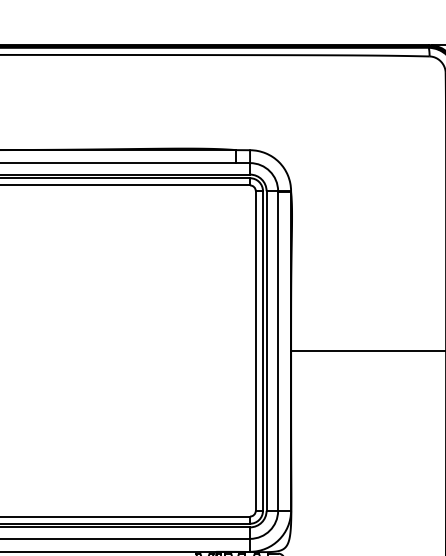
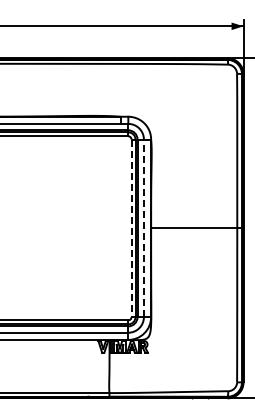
line: (255, 351) -> (131, 228), solid -> dashed
line: (277, 351) -> (143, 228), solid -> dashed

